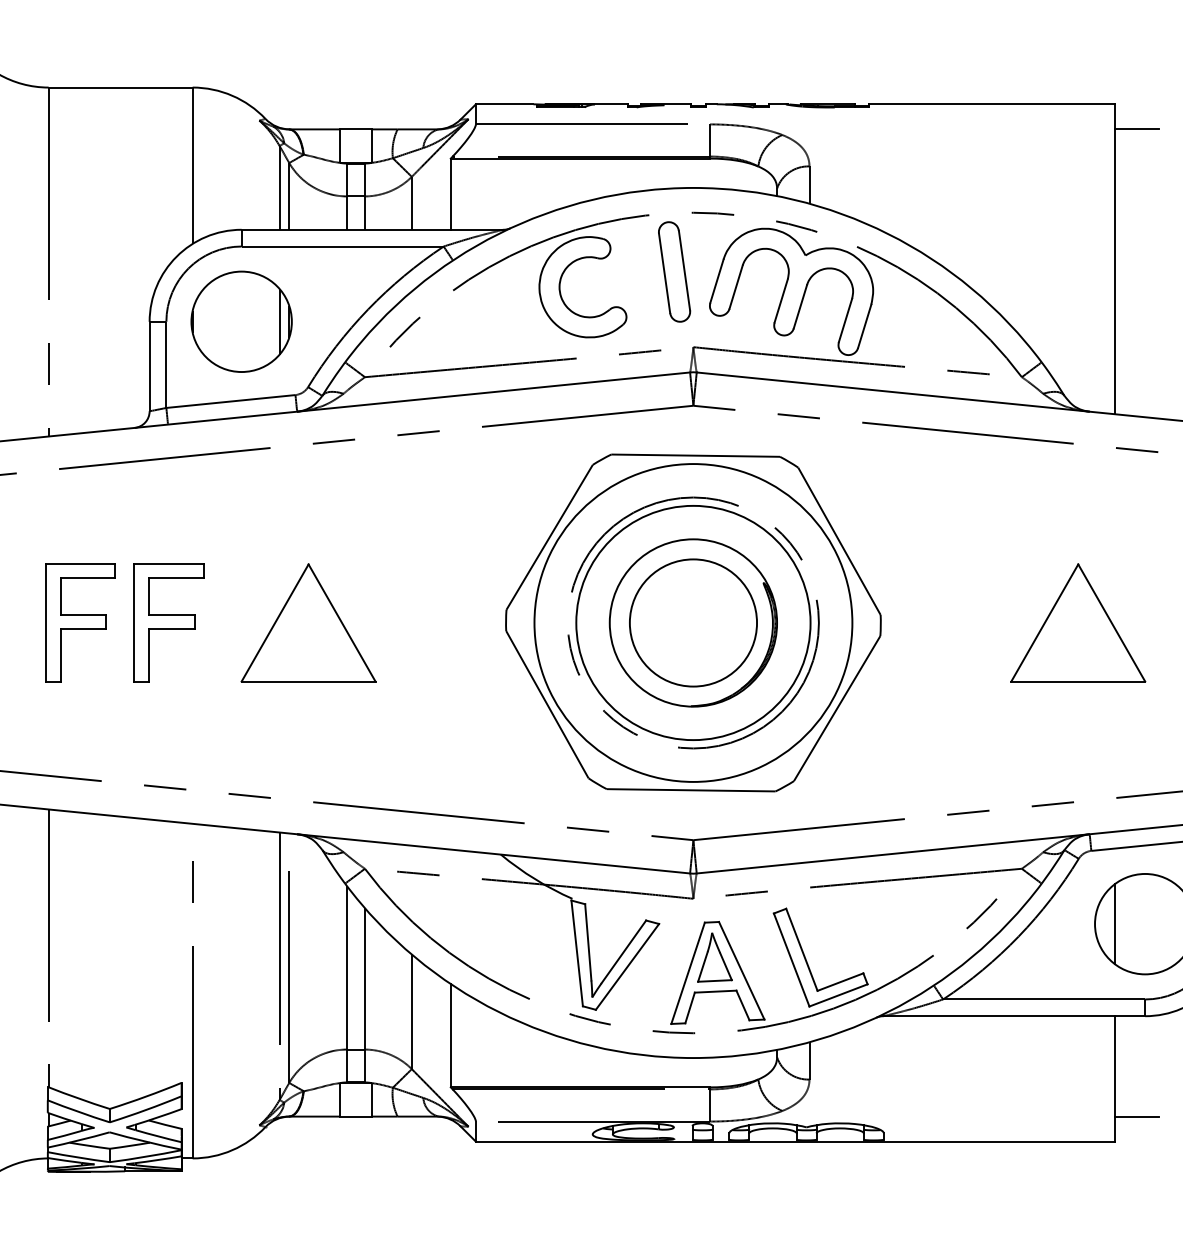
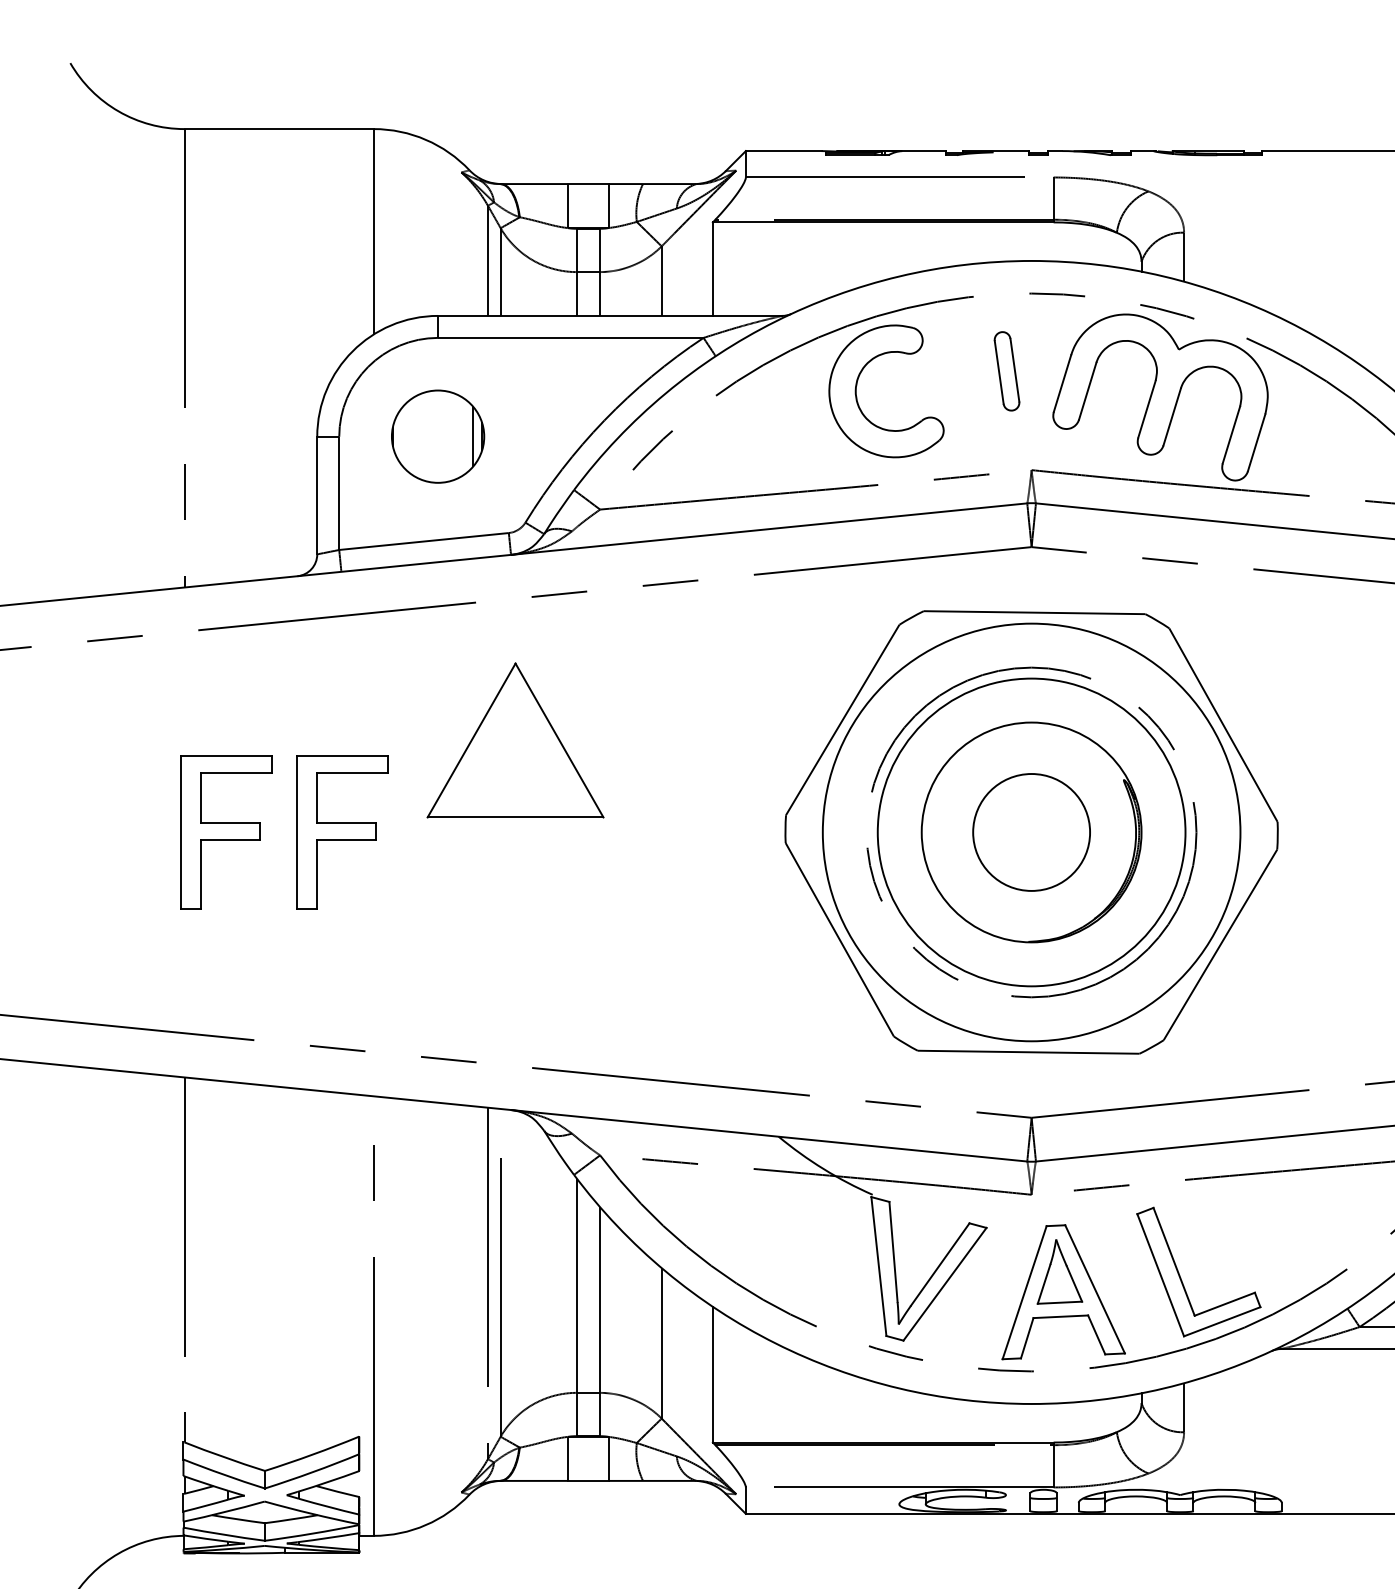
part: (674, 271) -> (1006, 370), size x0.6
part: (241, 321) -> (437, 436), size x0.7
part: (308, 622) -> (515, 739), moved
circle: (693, 622) -> (1031, 831), size x0.7

